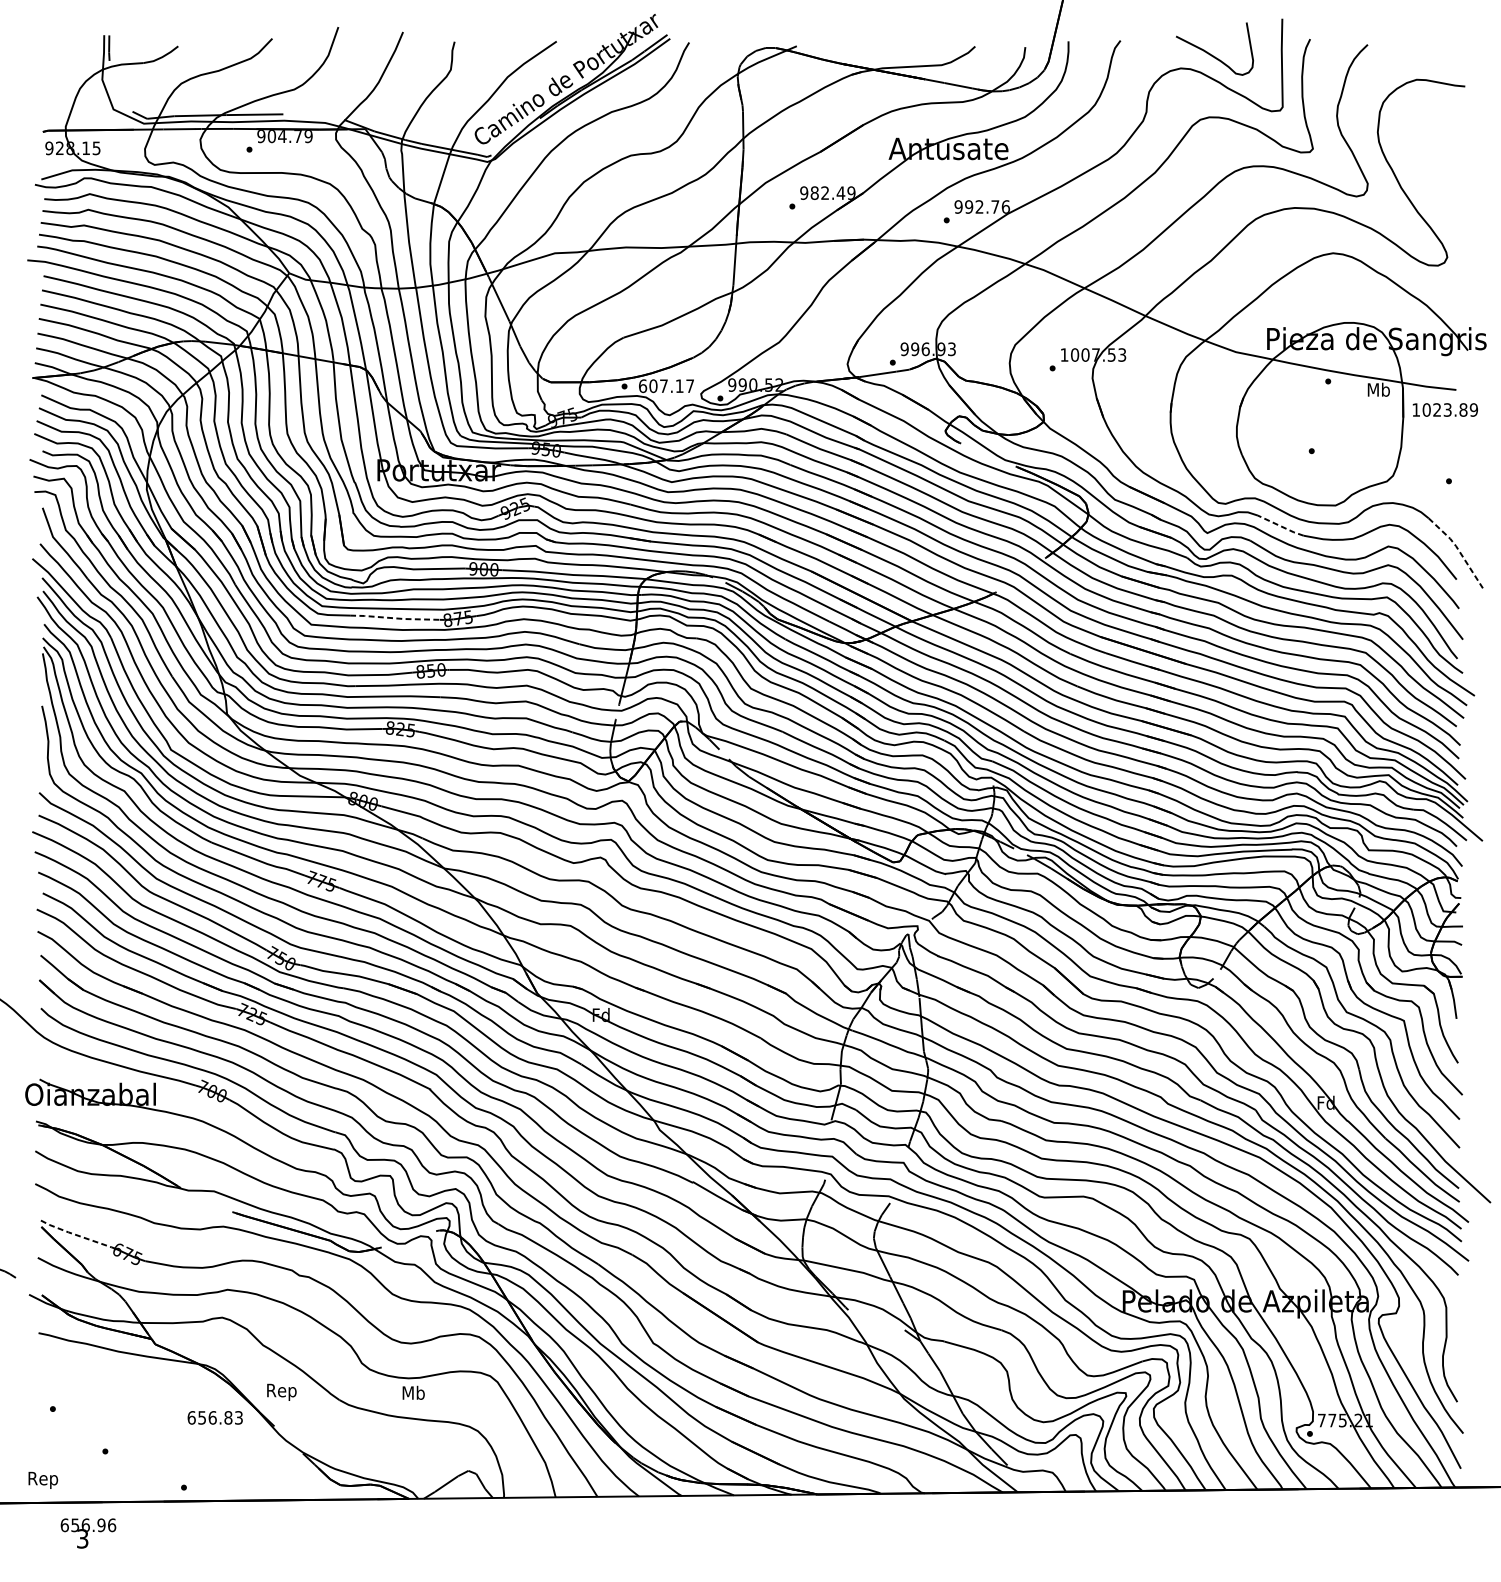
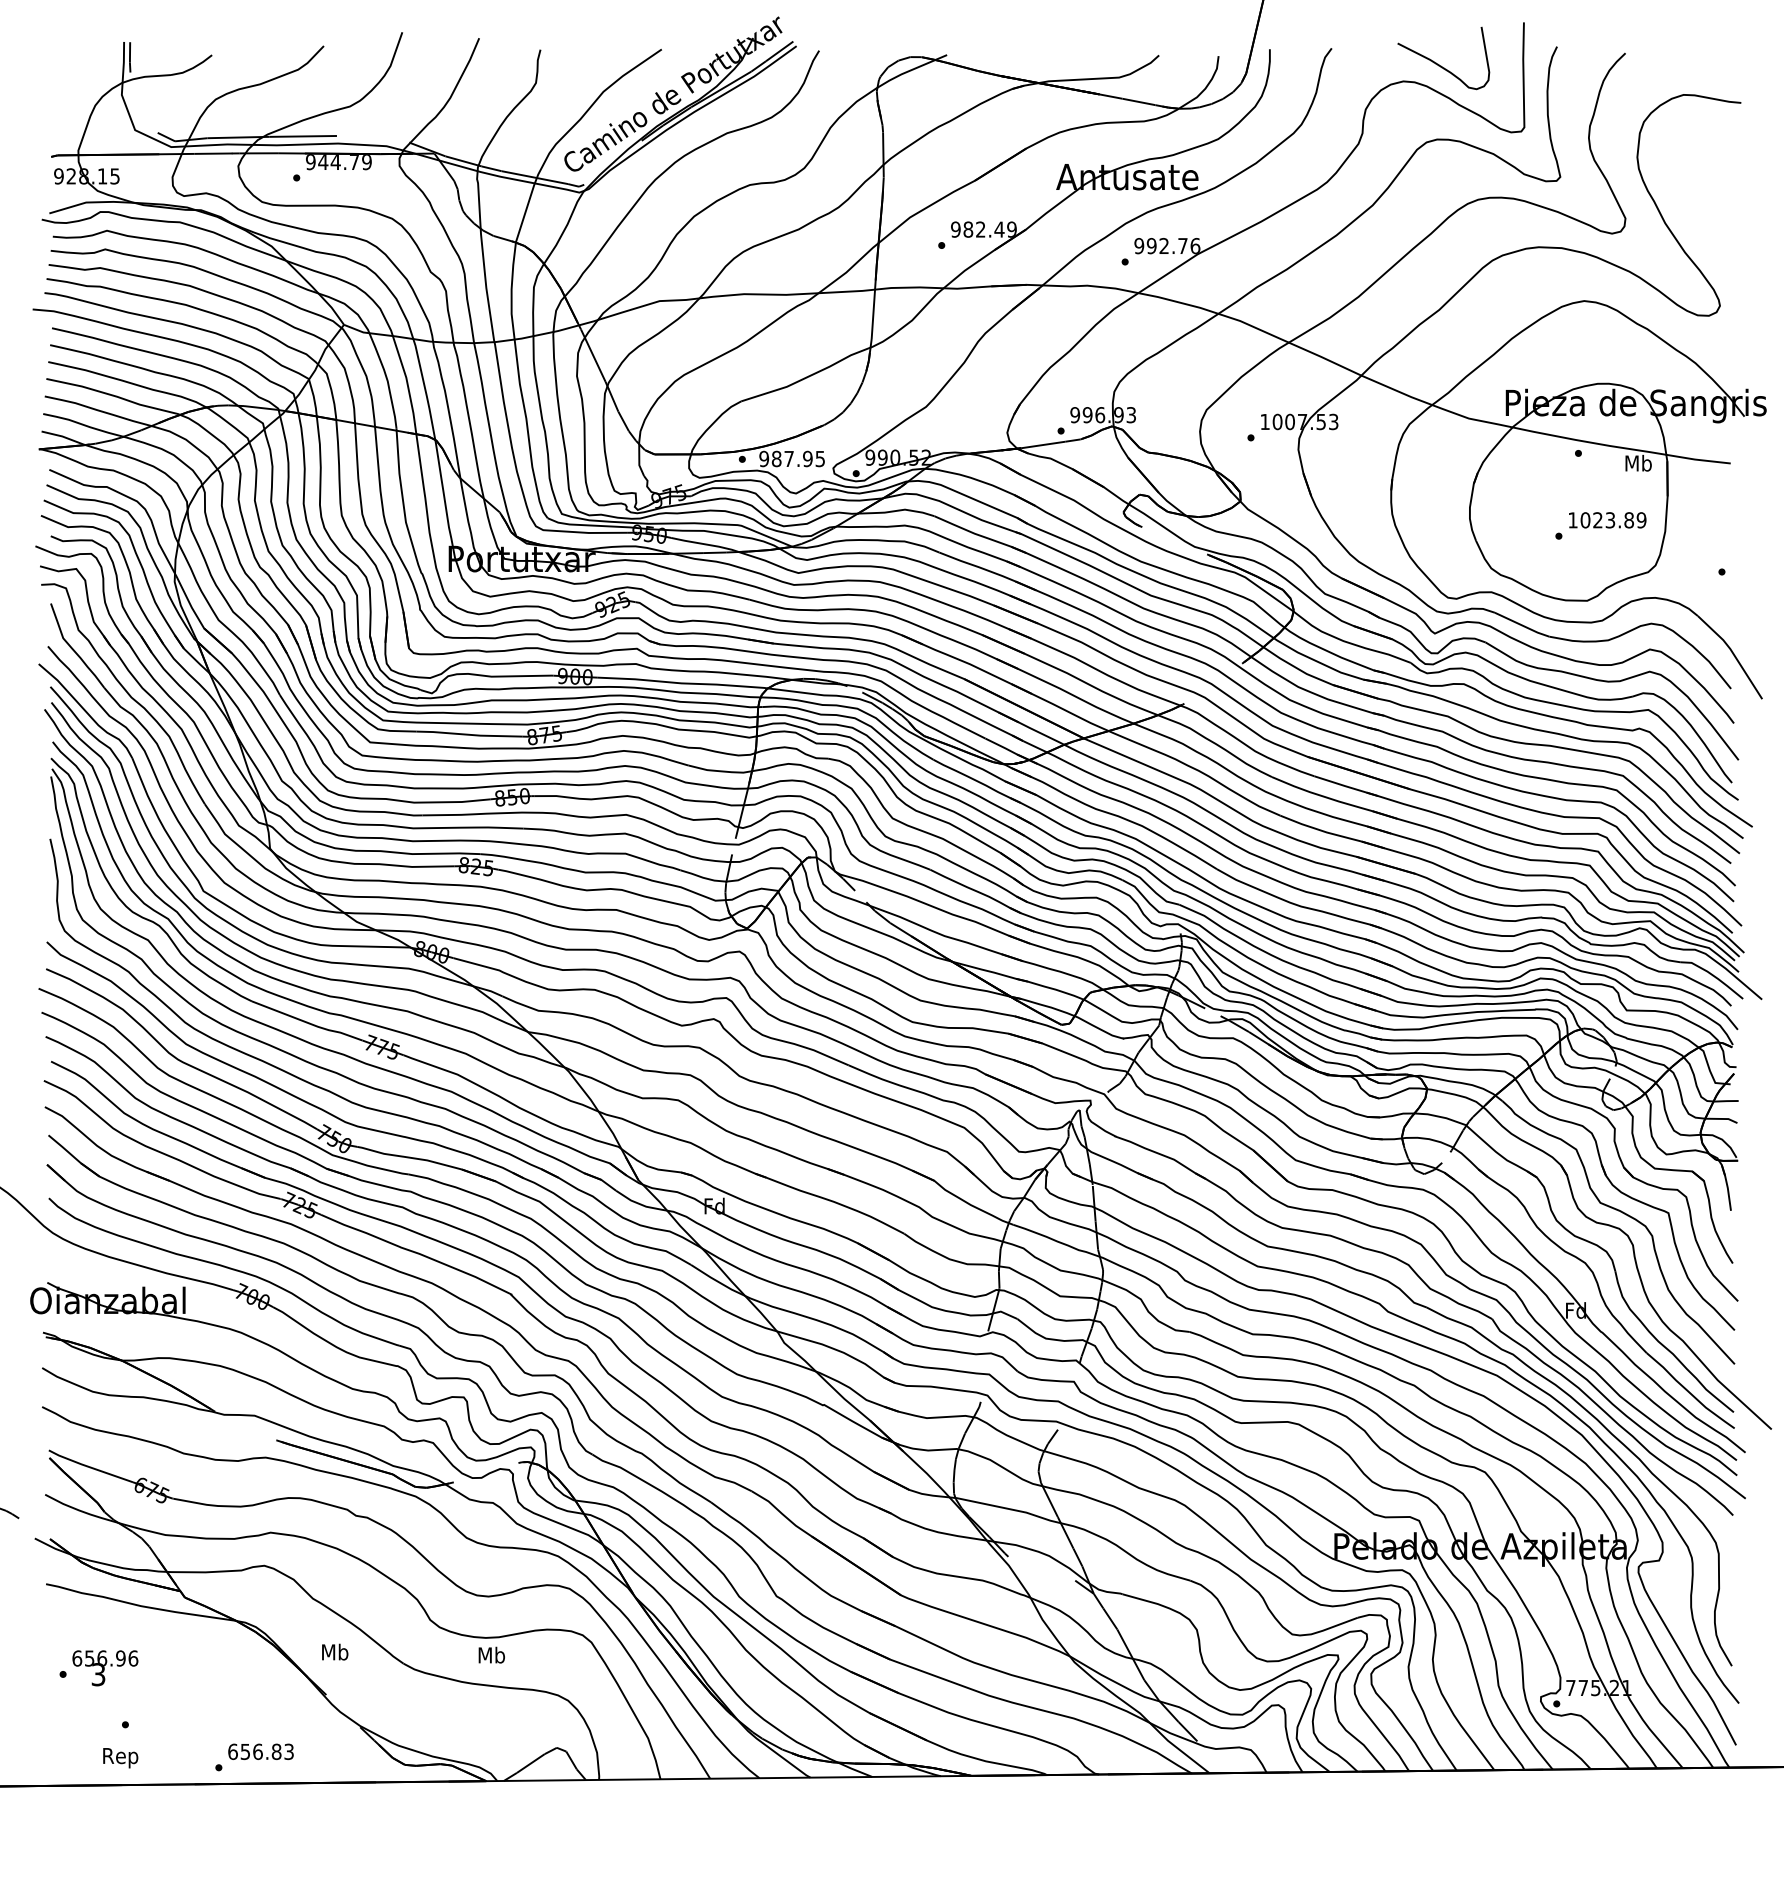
text: (272, 136) -> (323, 162), 904.79 -> 944.79
text: (665, 385) -> (791, 458), 607.17 -> 987.95
text: (1445, 410) -> (1607, 520), moved
line: (1281, 526) -> (1522, 625), dashed -> solid
line: (1458, 549) -> (1733, 653), dashed -> solid
line: (394, 618) -> (469, 734), dashed -> solid
line: (75, 1234) -> (89, 1466), dashed -> solid
text: (281, 1391) -> (334, 1653), Rep -> Mb
text: (214, 1417) -> (260, 1751), moved
text: (43, 1480) -> (120, 1758), moved
text: (88, 1533) -> (105, 1668), moved

